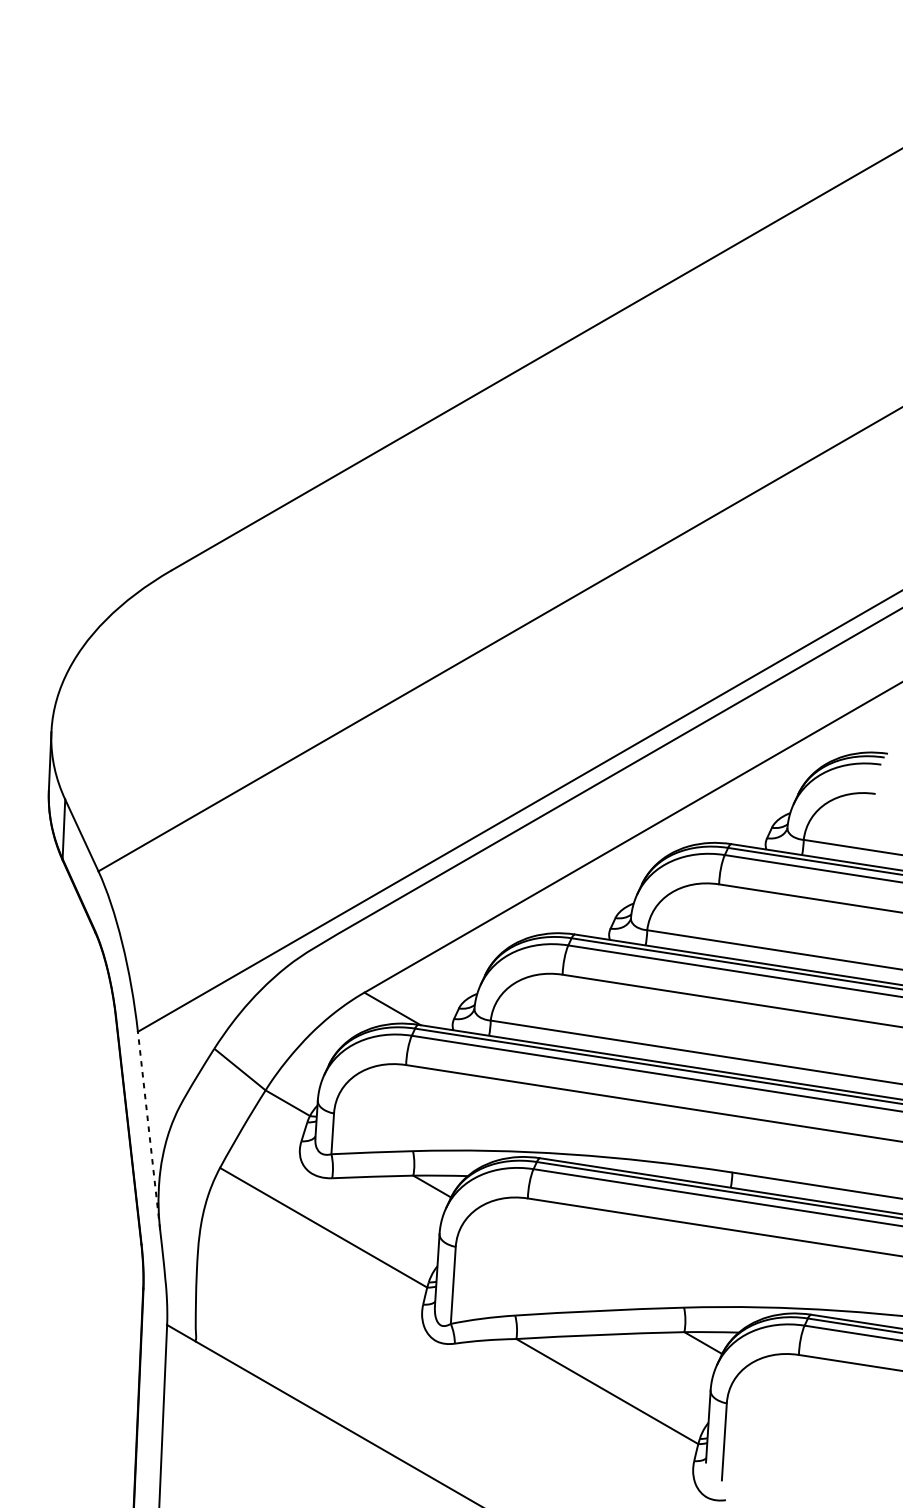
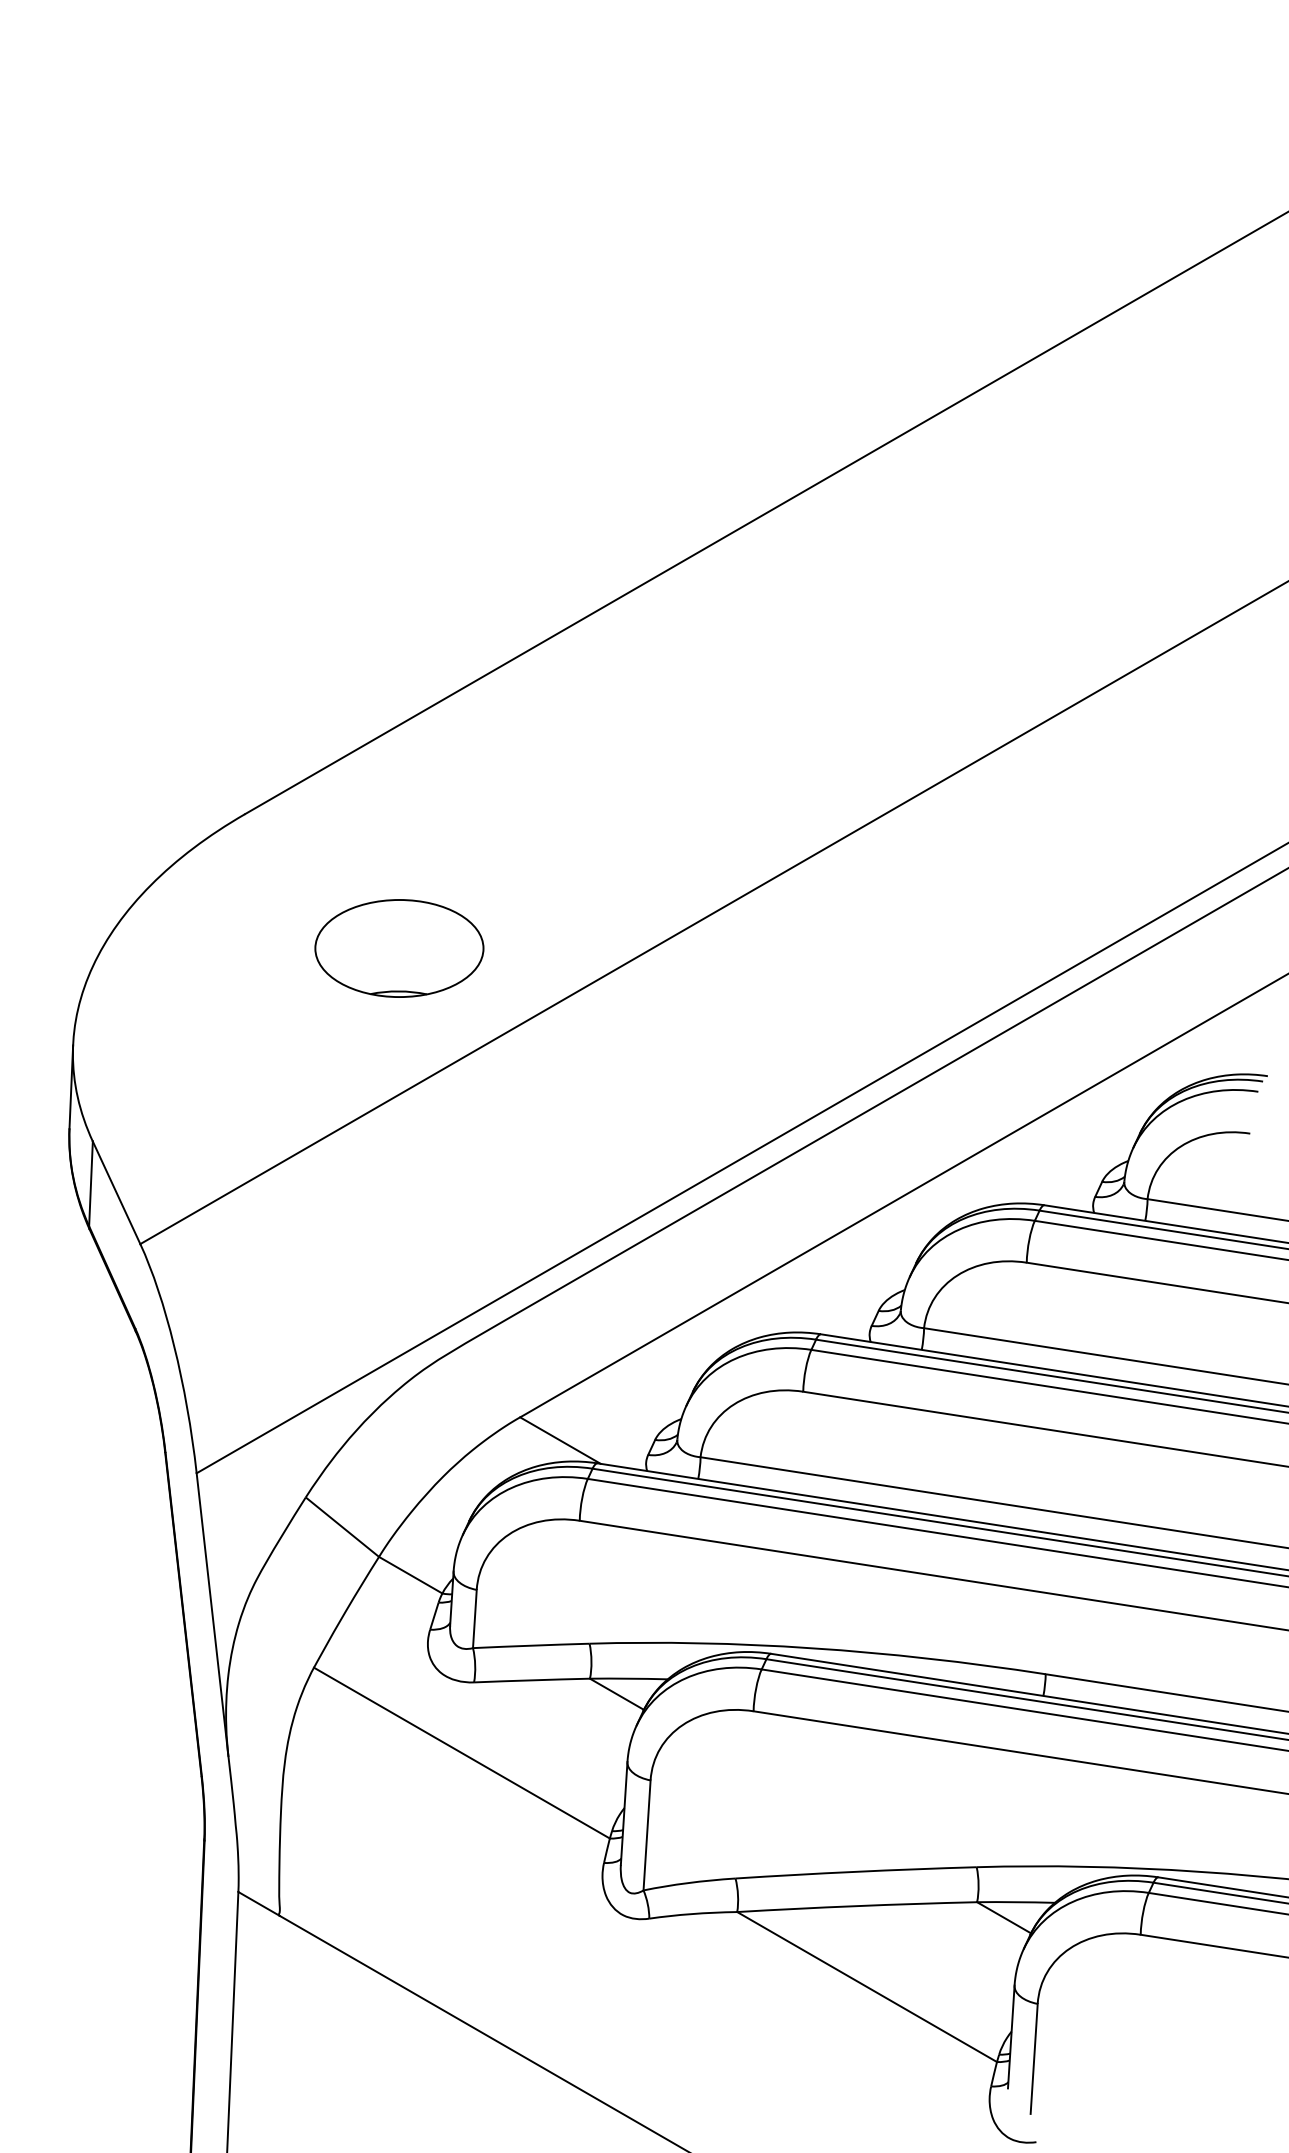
part: (279, 664) -> (399, 948), added
line: (149, 1130) -> (212, 1614), dashed -> solid

